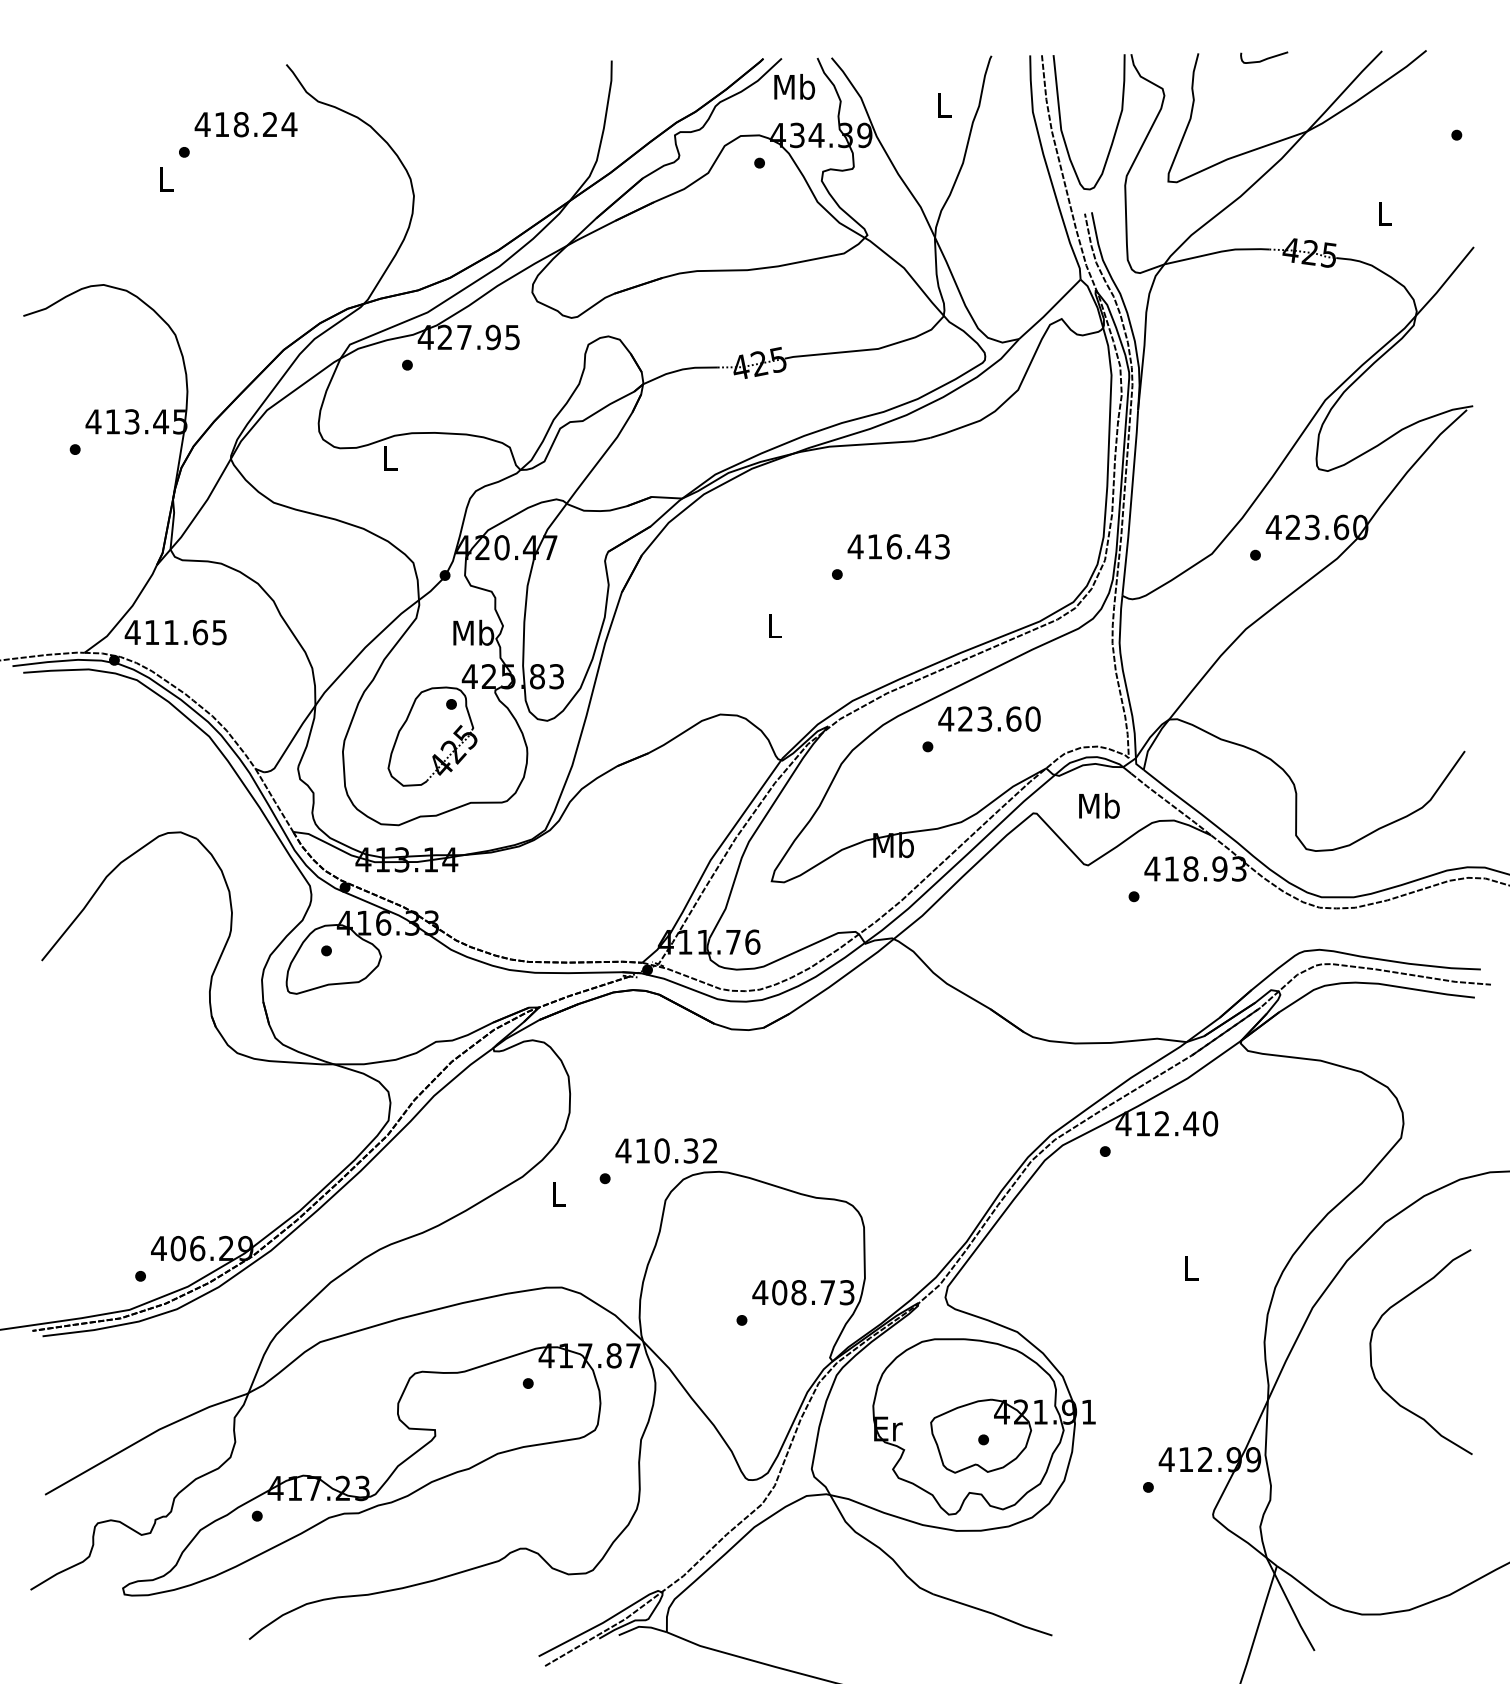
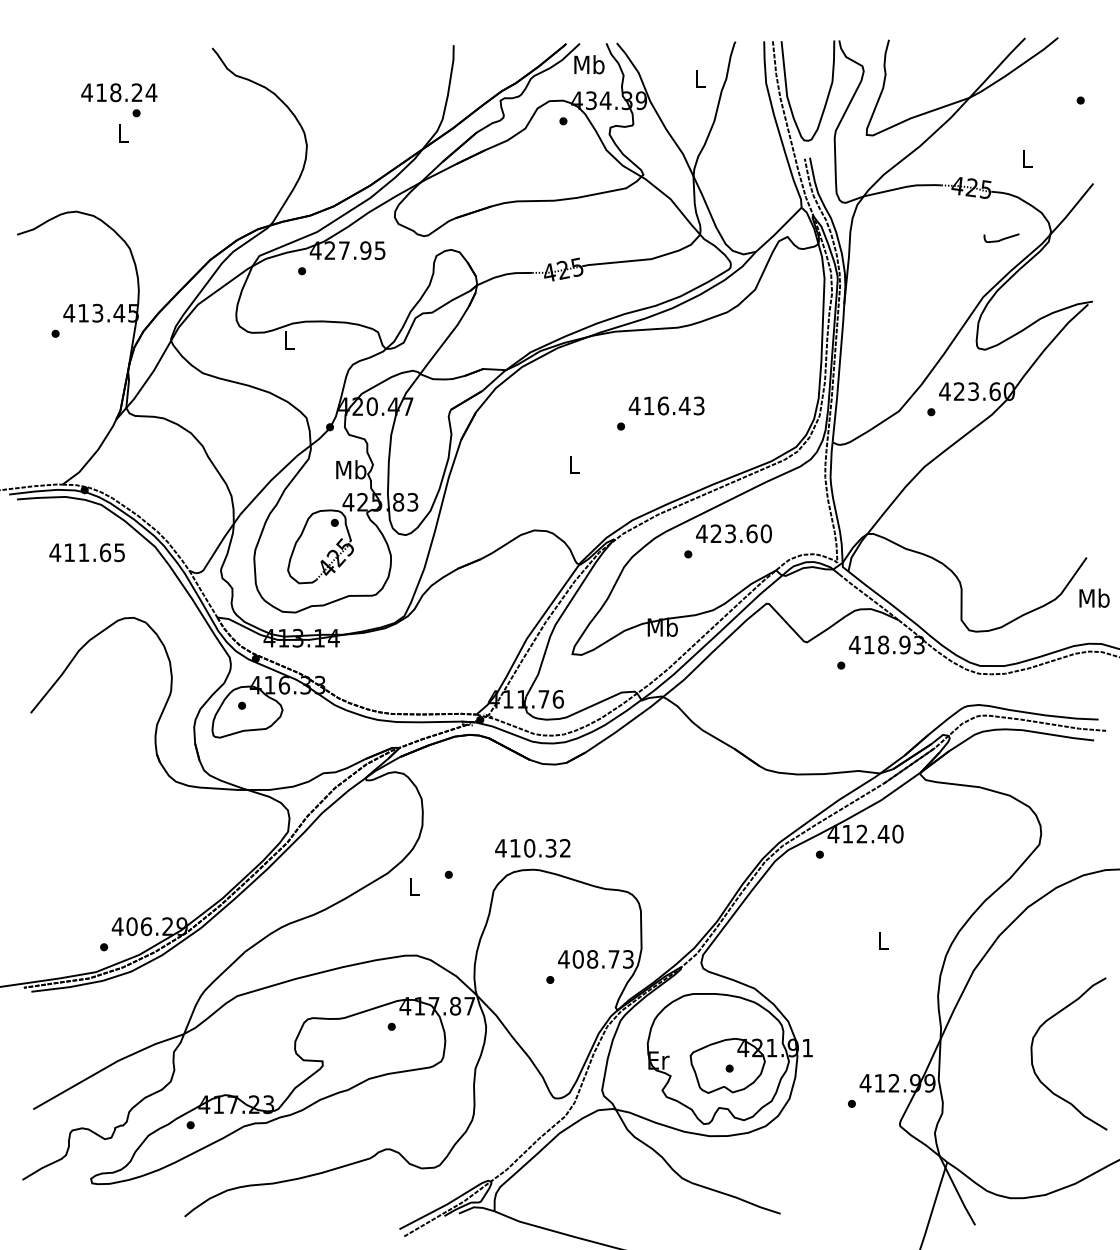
curve: (1264, 58) -> (1001, 238), moved
text: (245, 124) -> (118, 92), moved
text: (175, 632) -> (86, 552), moved
text: (1099, 805) -> (1094, 597), moved
text: (665, 1150) -> (532, 847), moved
curve: (1371, 1352) -> (1032, 1054), moved

